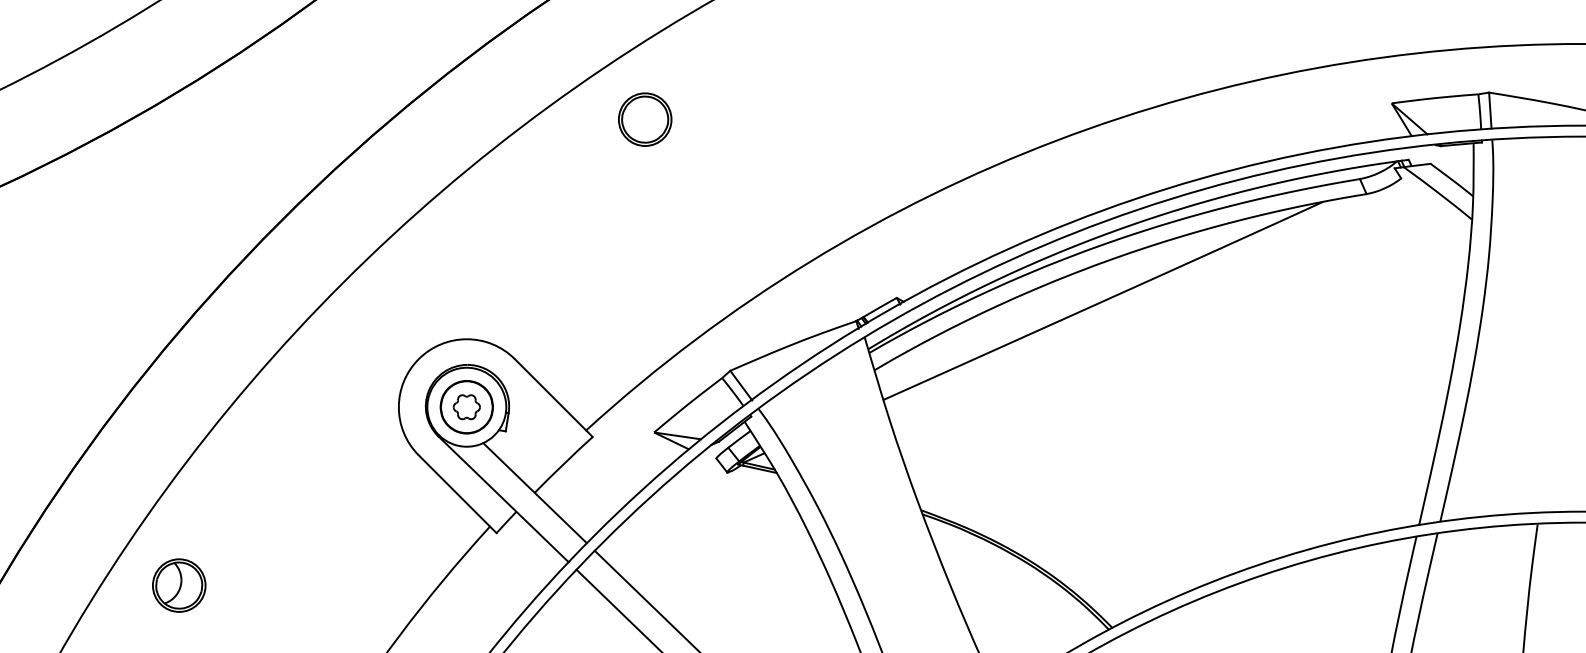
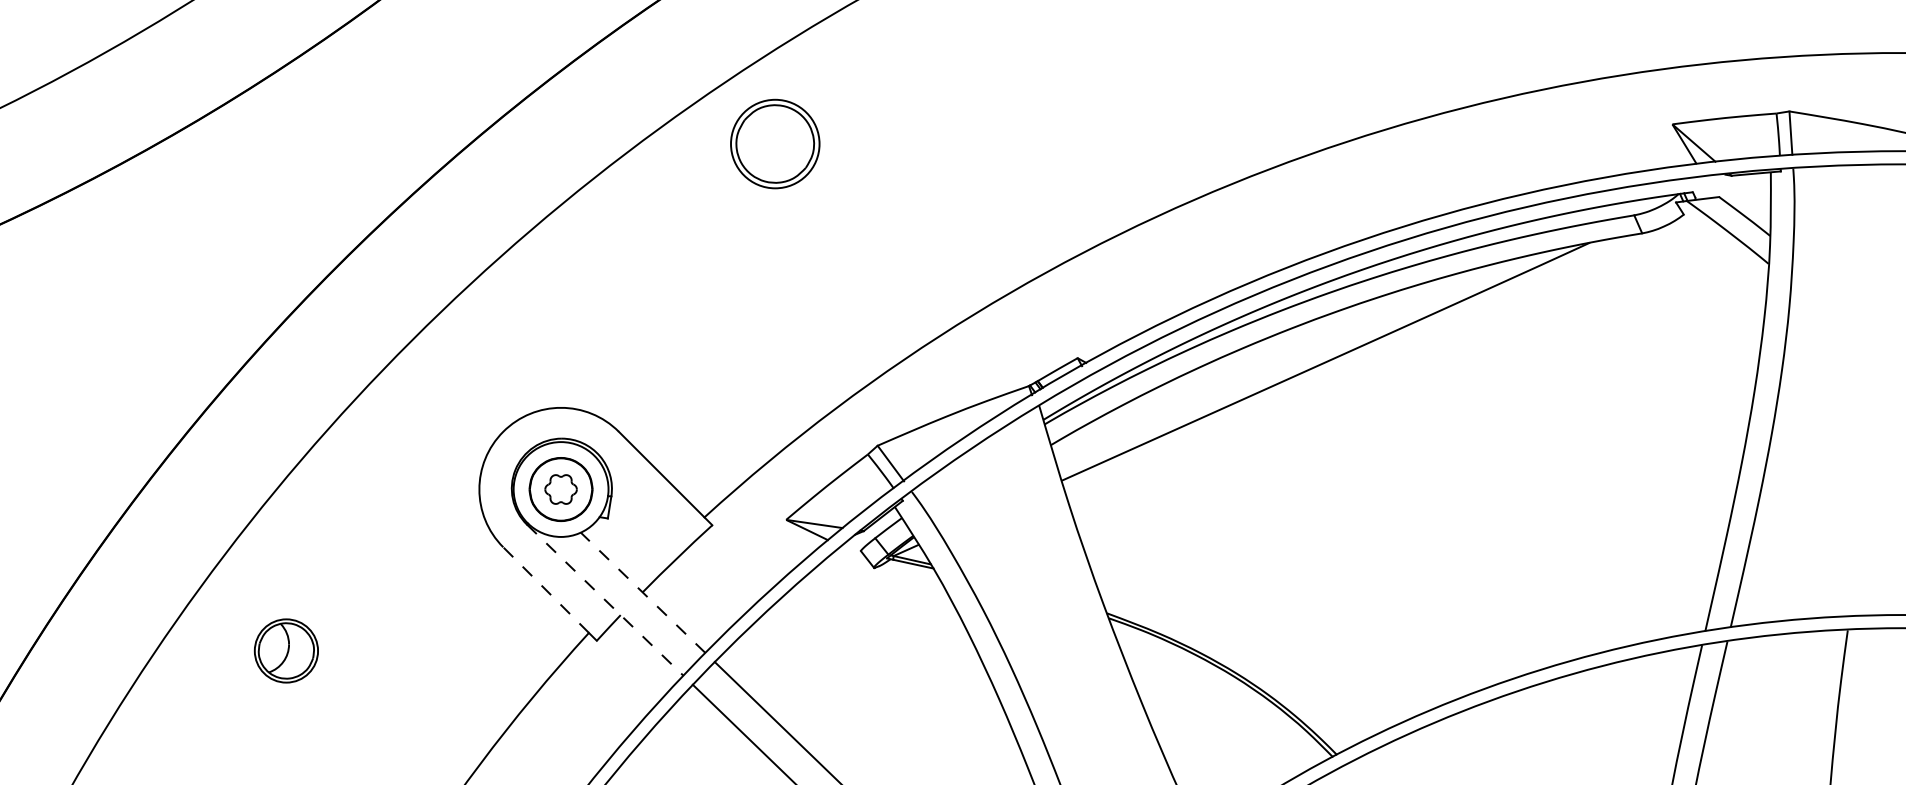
part: (645, 119) -> (775, 143), size x1.4
line: (454, 490) -> (546, 589), solid -> dashed
line: (534, 492) -> (642, 591), solid -> dashed
line: (503, 499) -> (605, 600), solid -> dashed
part: (179, 585) -> (286, 650), moved

